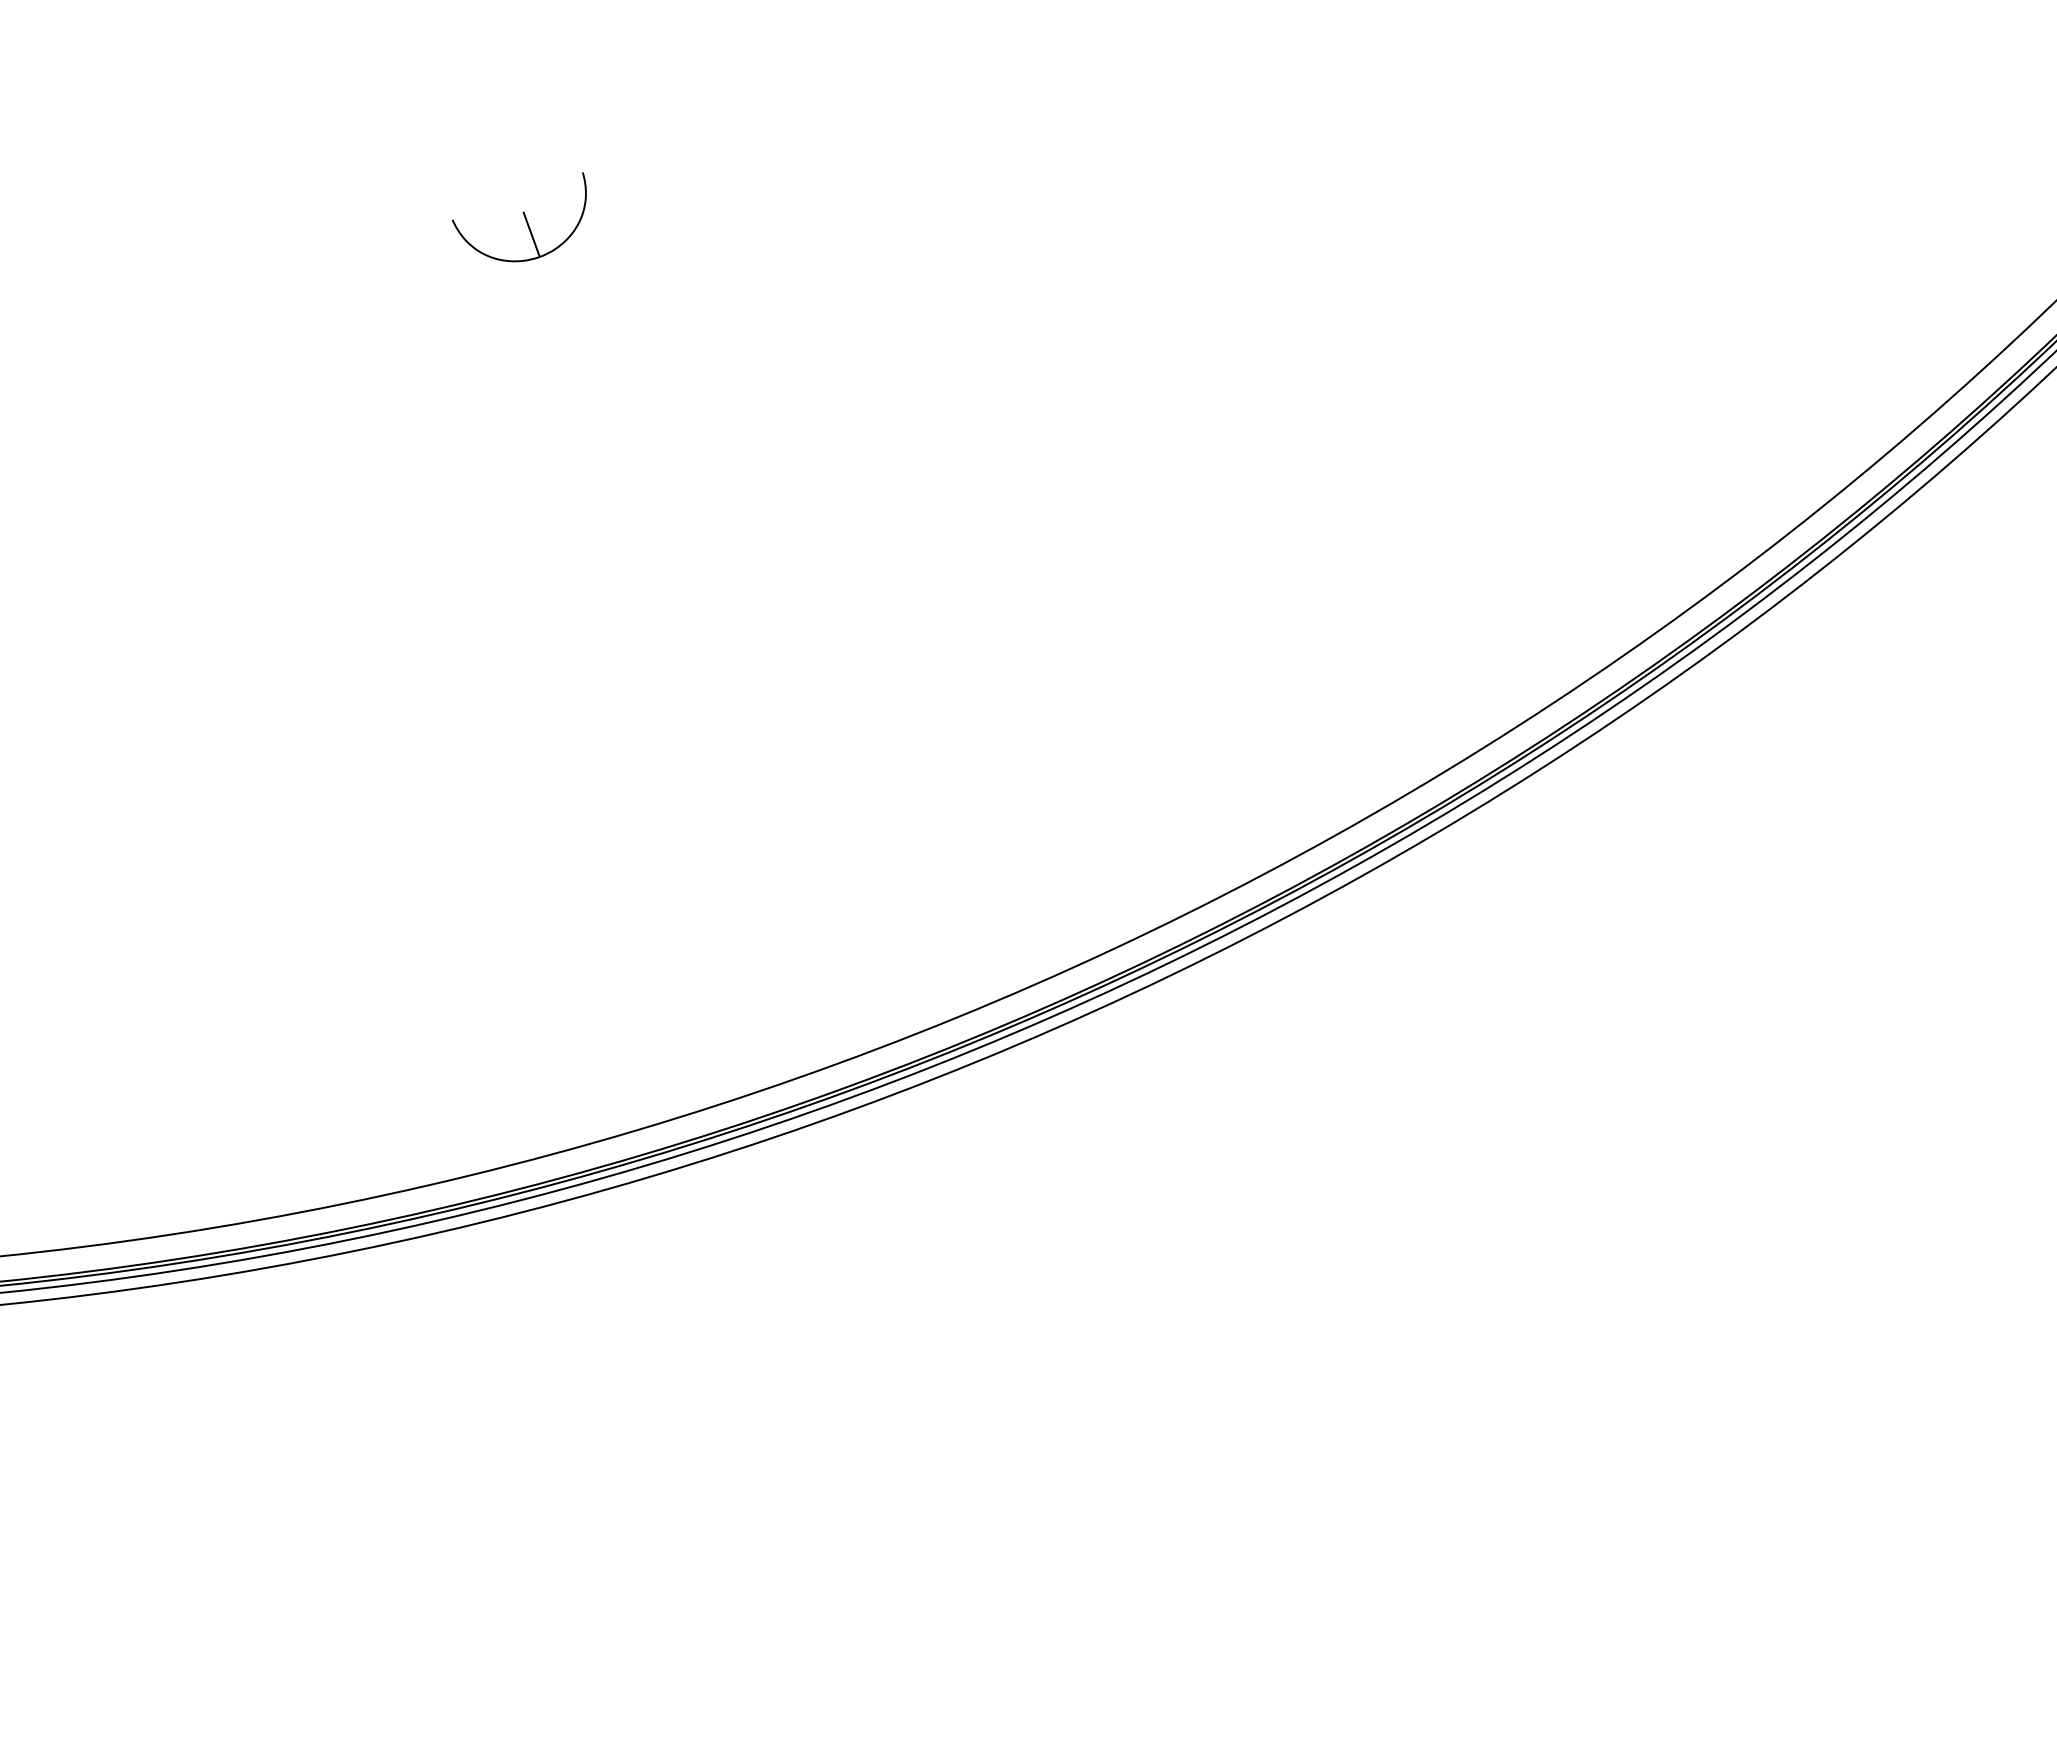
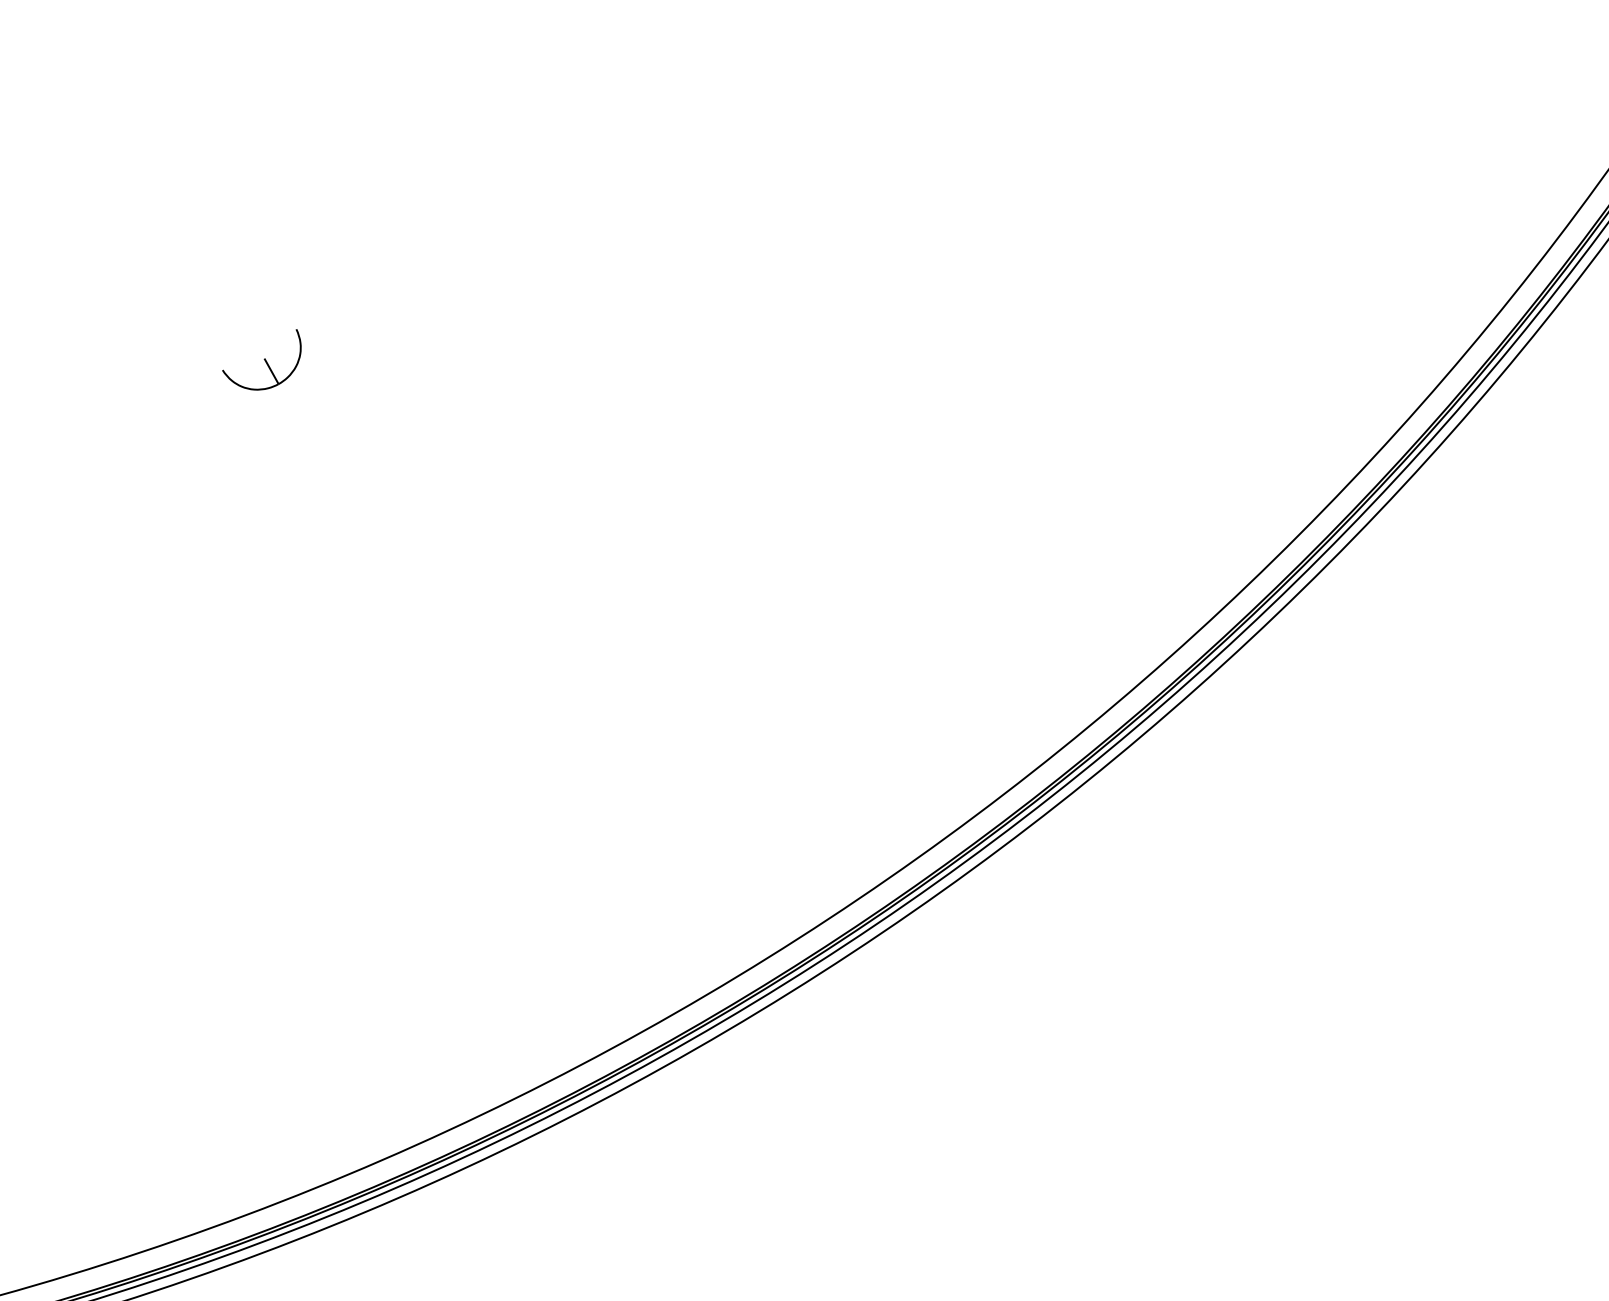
part: (519, 217) -> (262, 362), size x0.71

